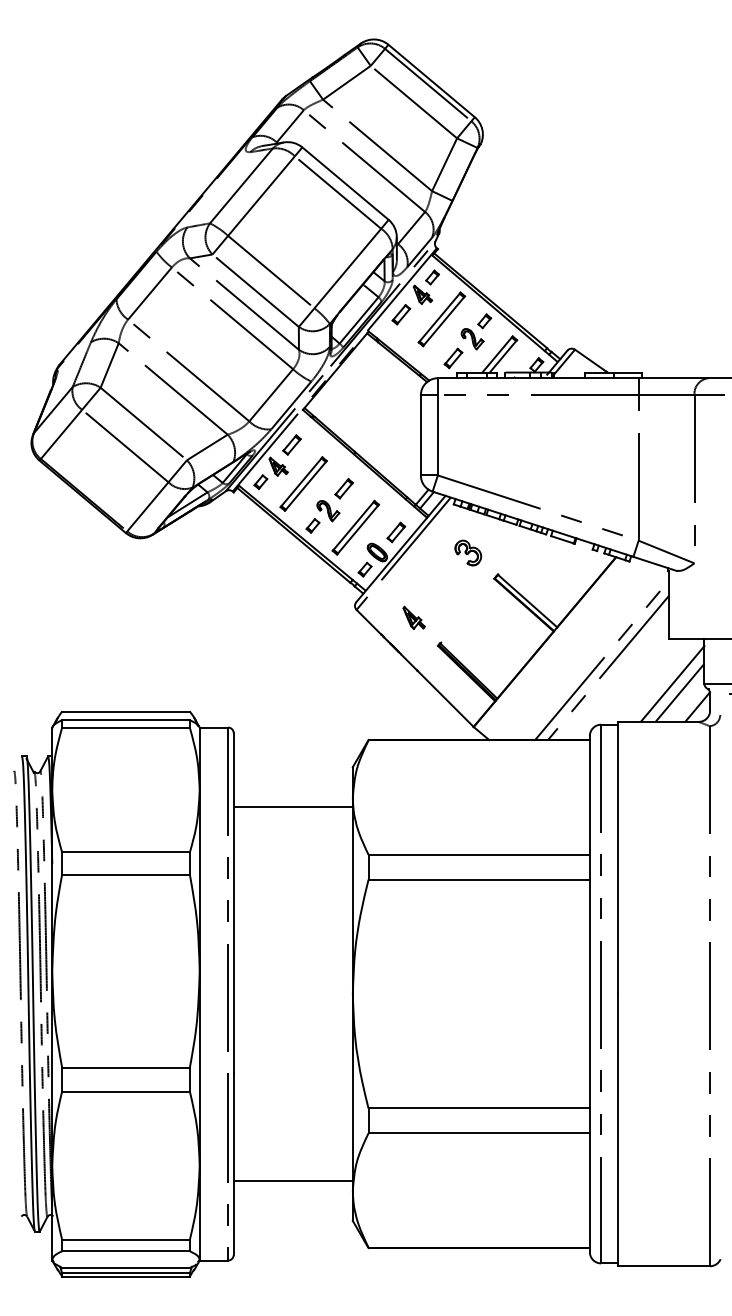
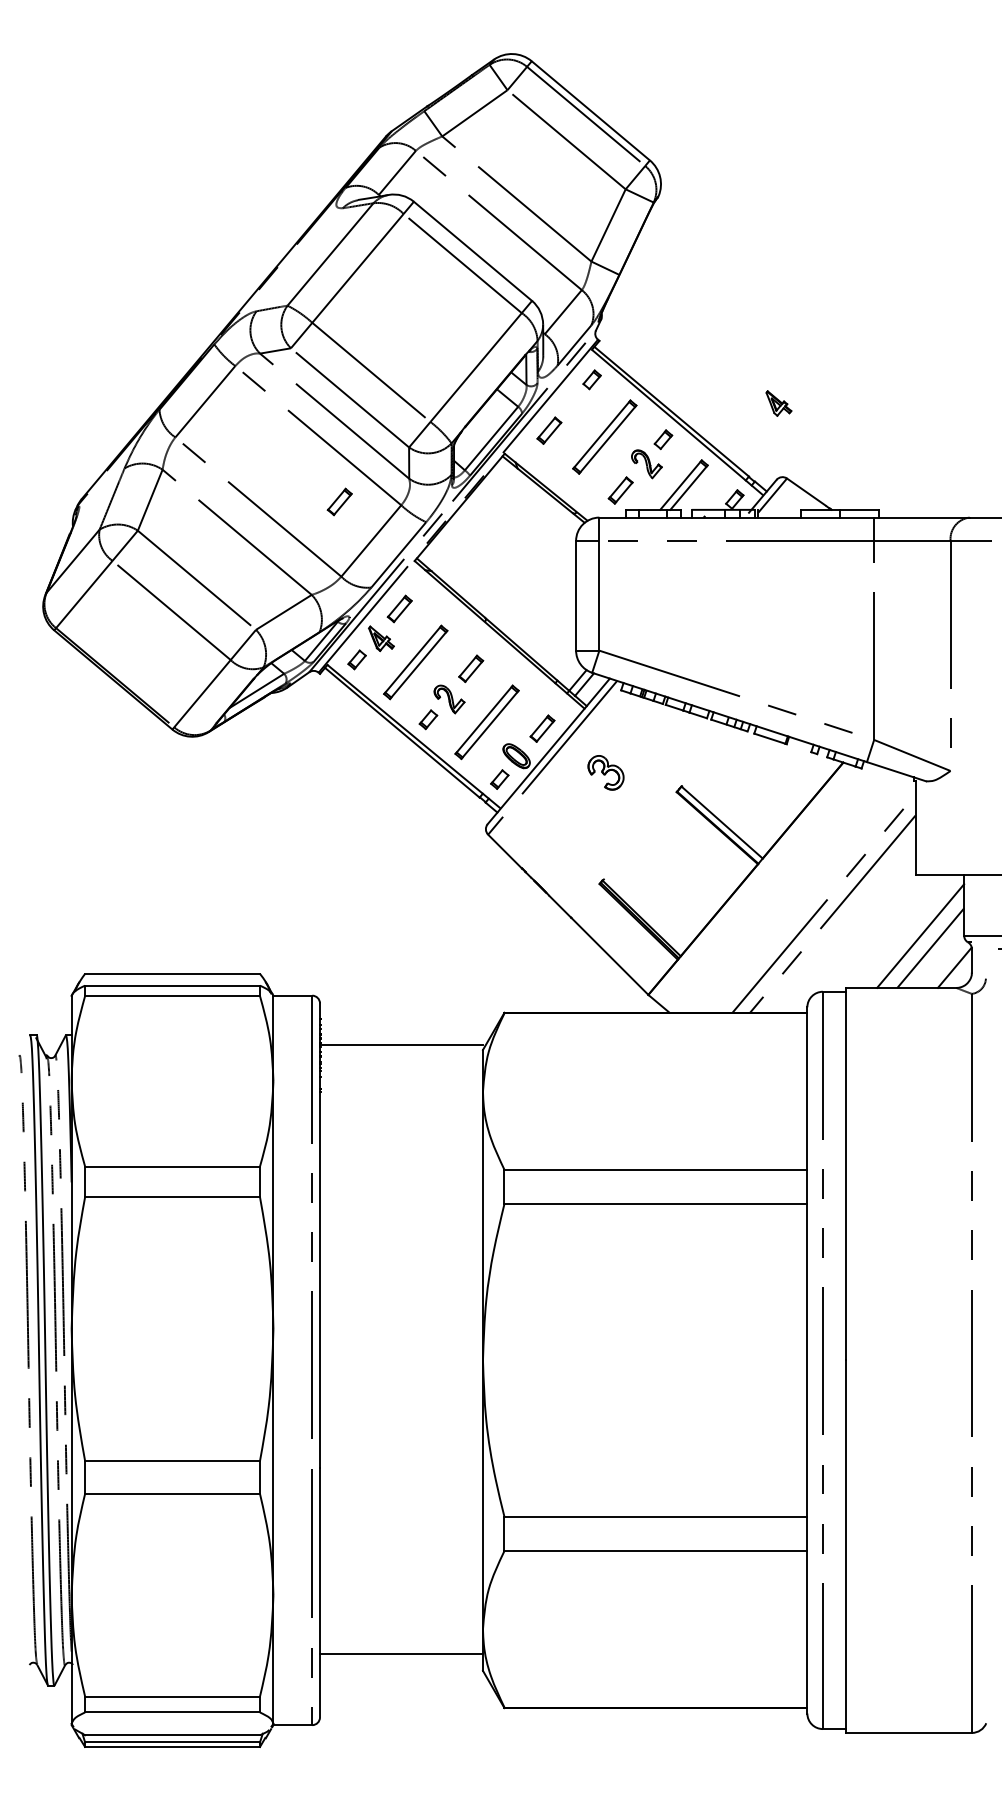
part: (422, 294) -> (778, 403), moved
part: (247, 366) -> (339, 501), added
part: (467, 552) -> (605, 772), moved
part: (413, 617) -> (566, 845), removed
line: (293, 807) -> (401, 1045), moved
line: (293, 1181) -> (401, 1653), moved

